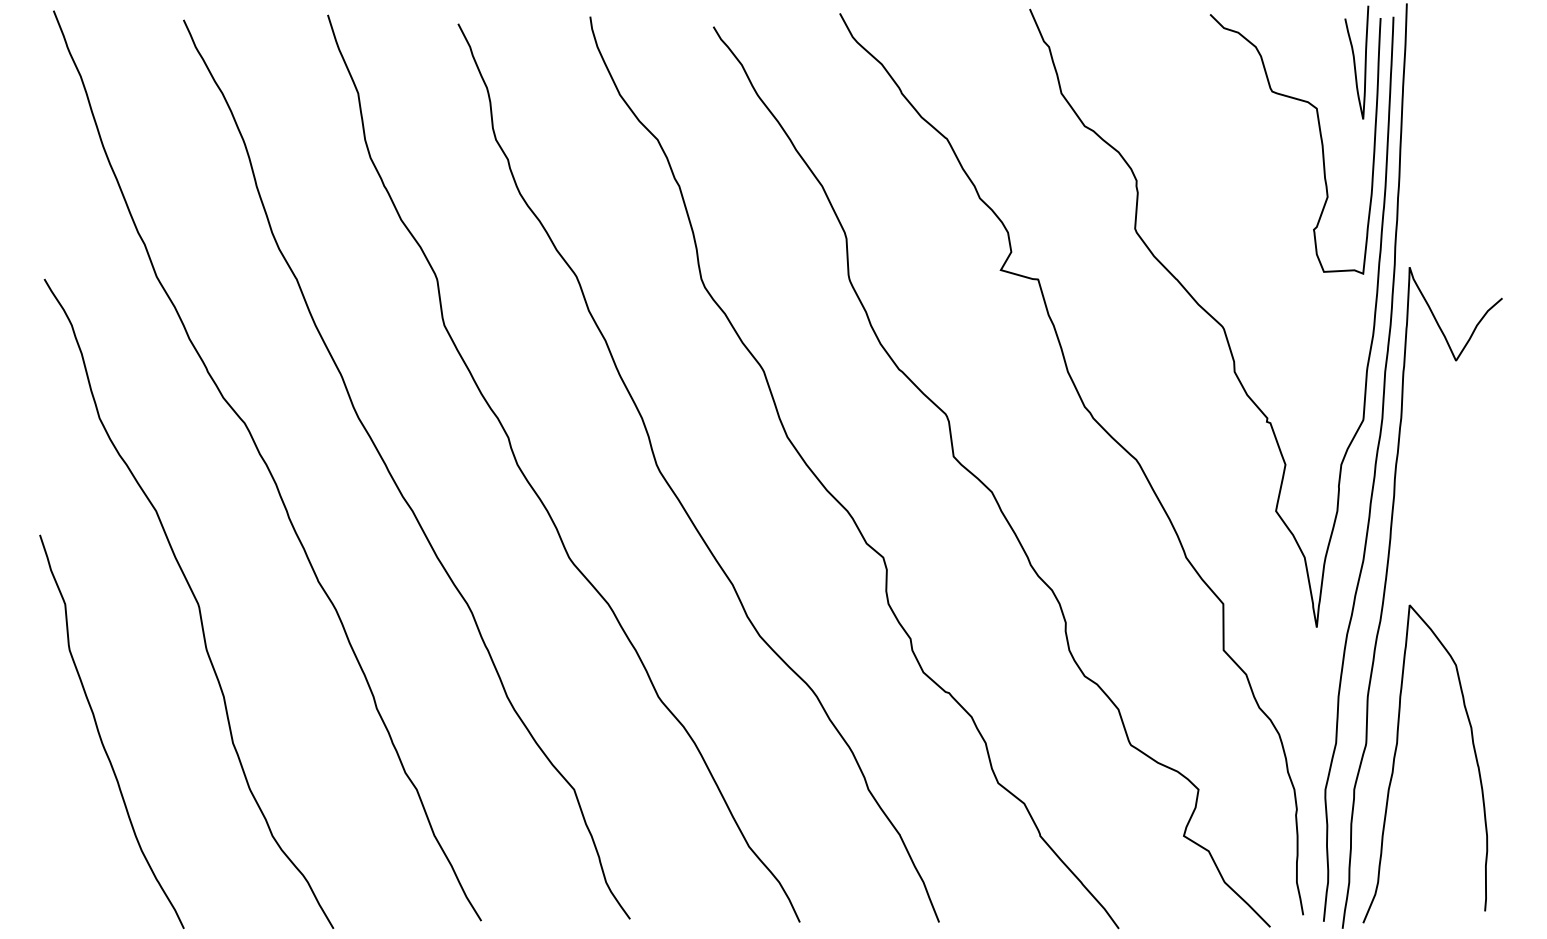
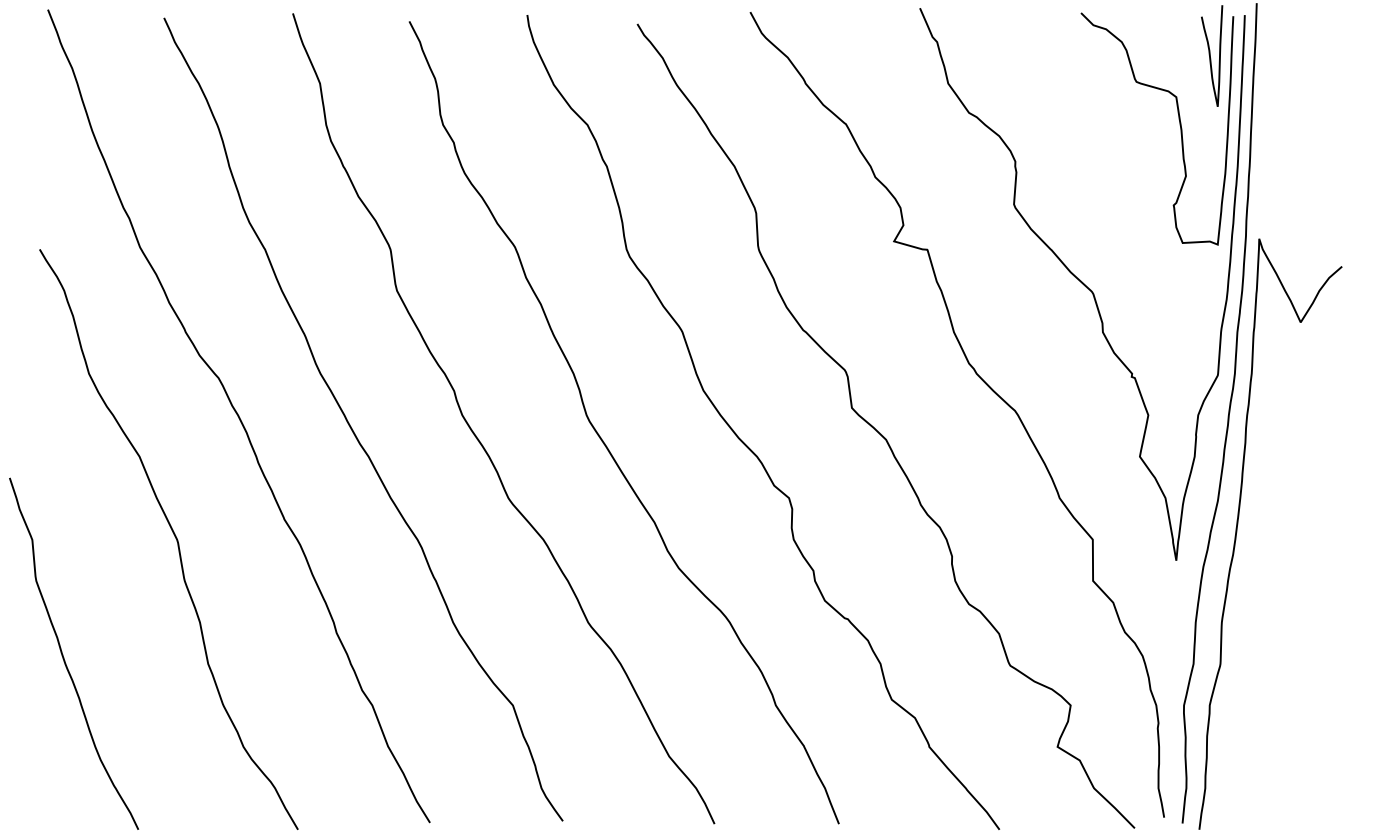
curve: (101, 735) -> (64, 657), moved
curve: (1395, 760) -> (1246, 679), removed

